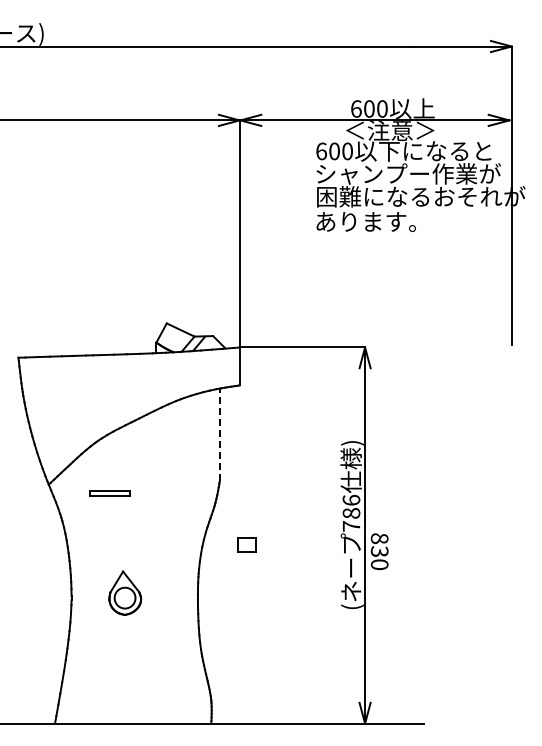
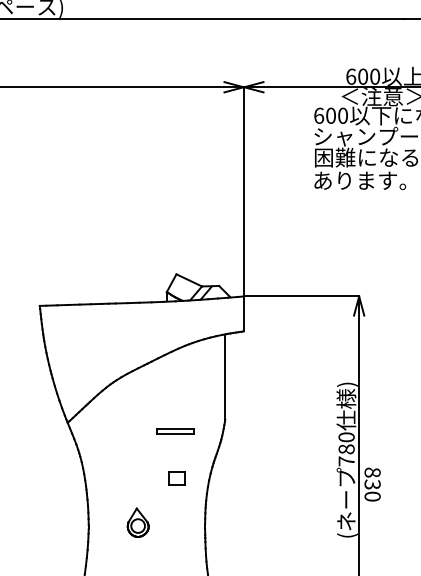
line: (219, 434) -> (225, 376), dashed -> solid
part: (109, 493) -> (175, 431), moved
text: (351, 499) -> (346, 436), 786 -> 780
part: (246, 544) -> (176, 478), moved
part: (125, 592) -> (138, 522), size x0.71

